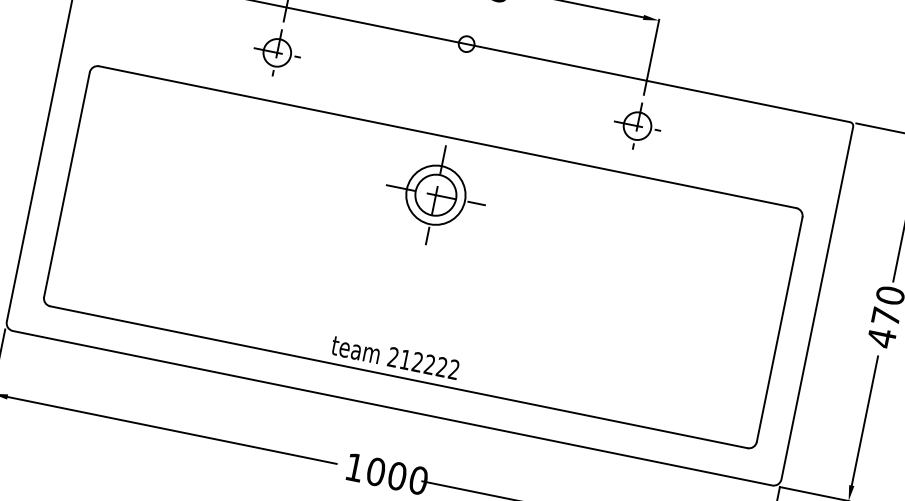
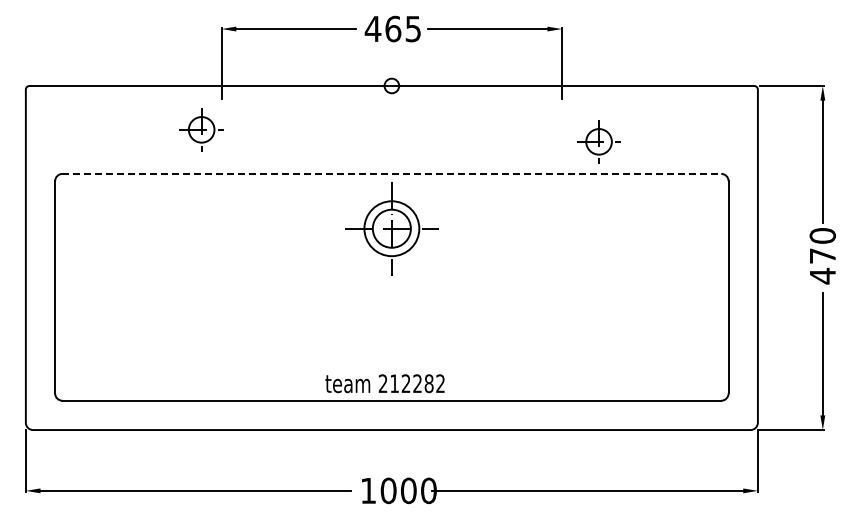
part: (277, 52) -> (201, 129), moved
part: (637, 125) -> (598, 141), moved
line: (448, 136) -> (392, 173), solid -> dashed
text: (441, 366) -> (428, 383), 212222 -> 212282

